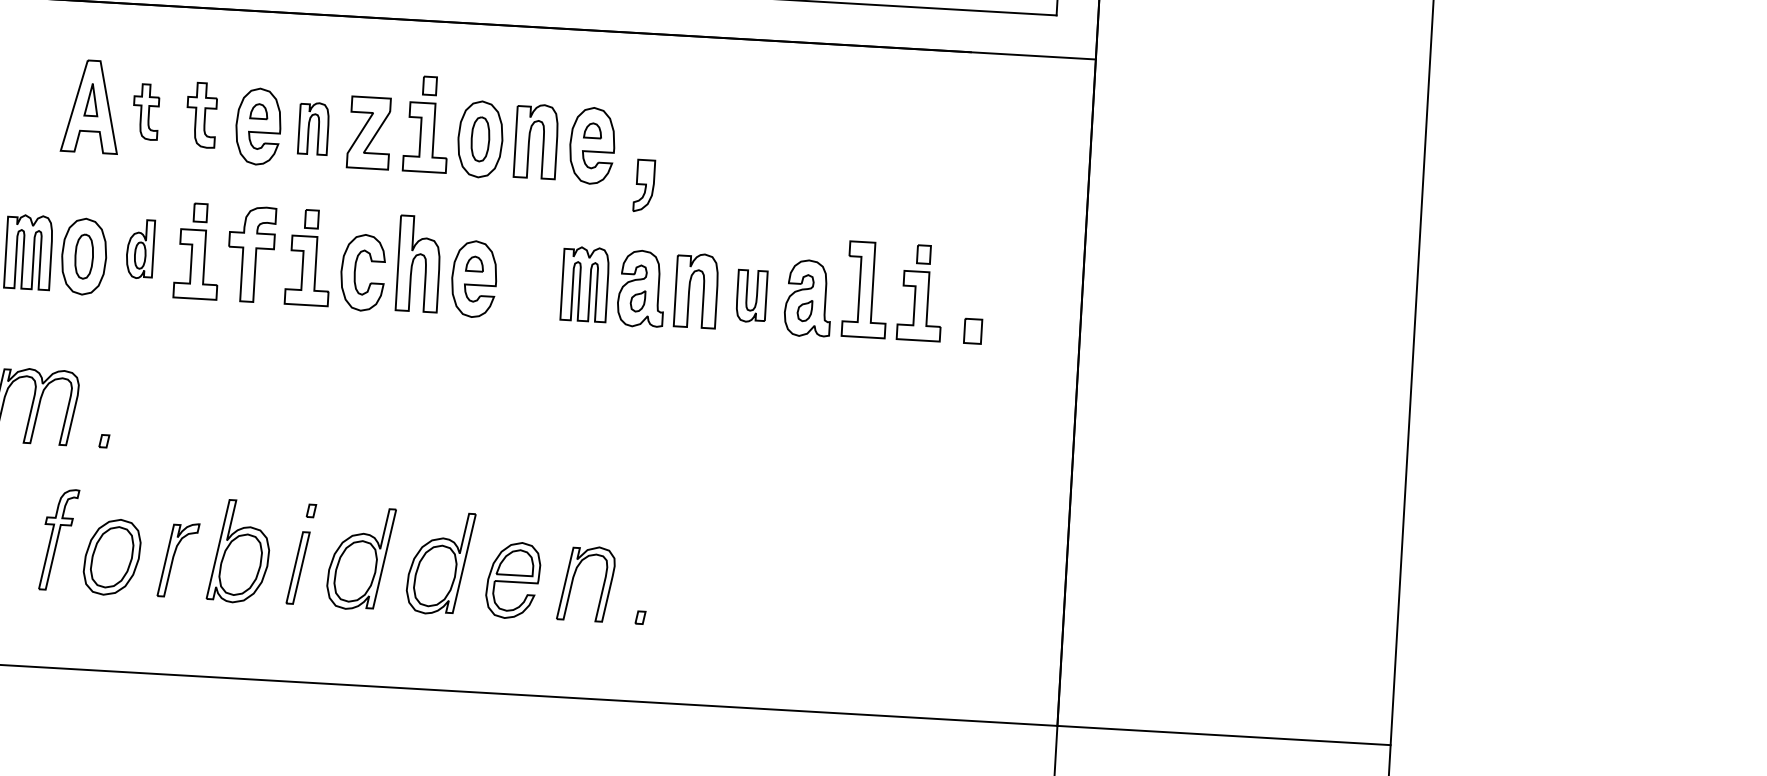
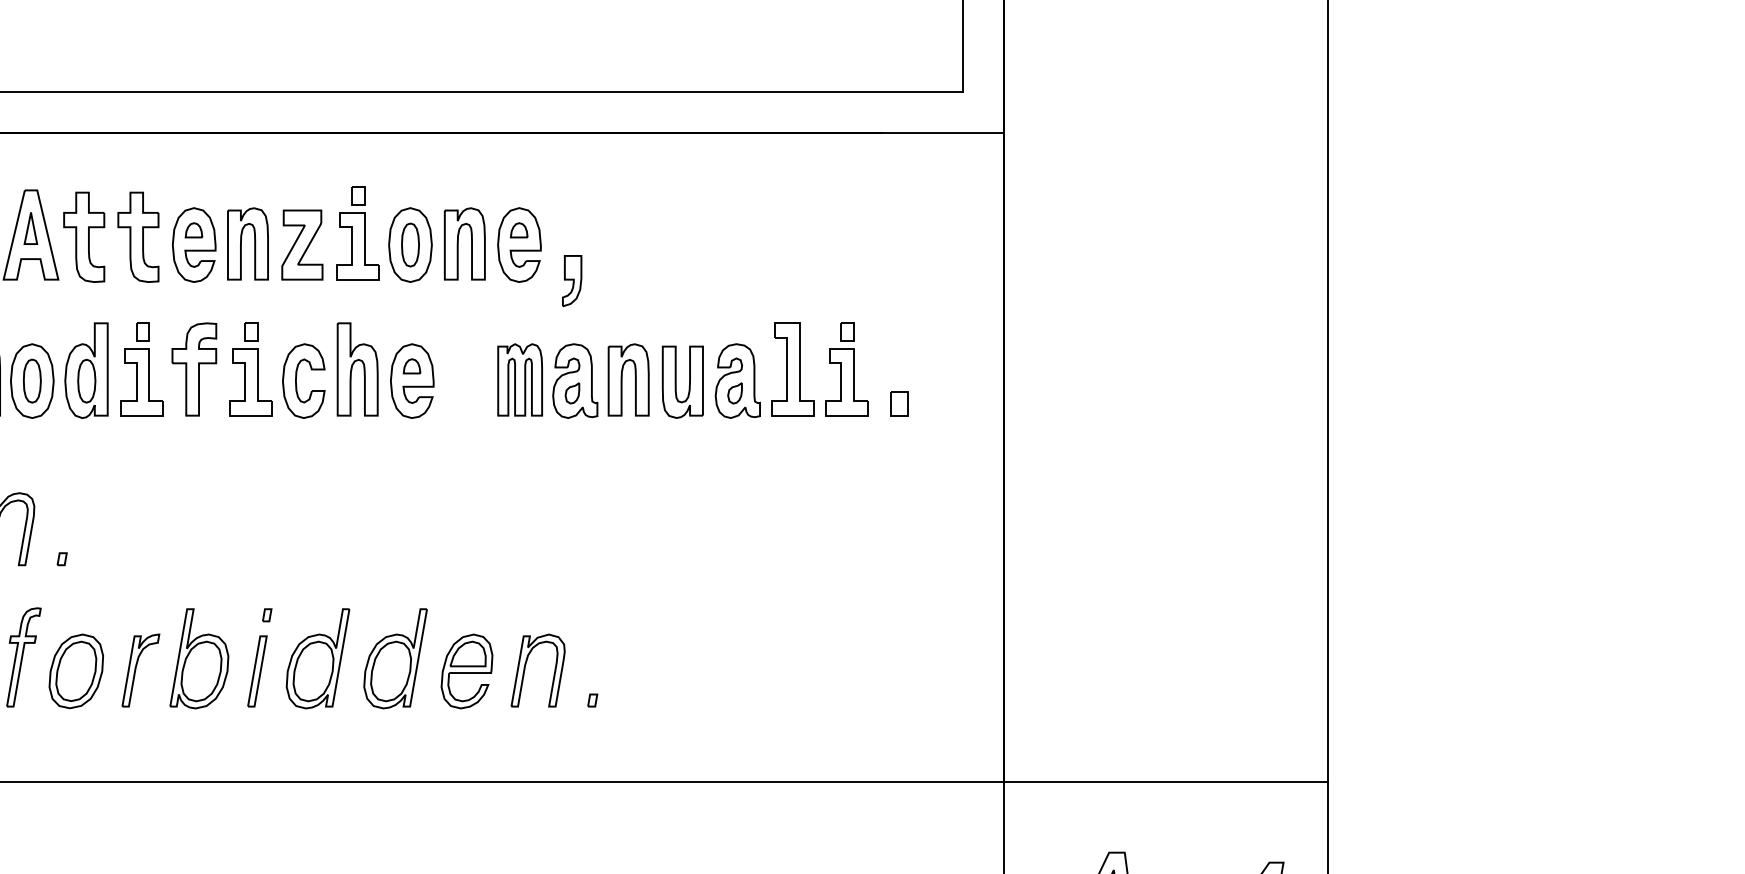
part: (146, 111) -> (84, 236), size x1.67
part: (201, 114) -> (138, 236), size x1.43
part: (313, 128) -> (247, 243), size x1.43
part: (140, 248) -> (86, 370), size x1.67
part: (751, 295) -> (682, 381), size x1.43

